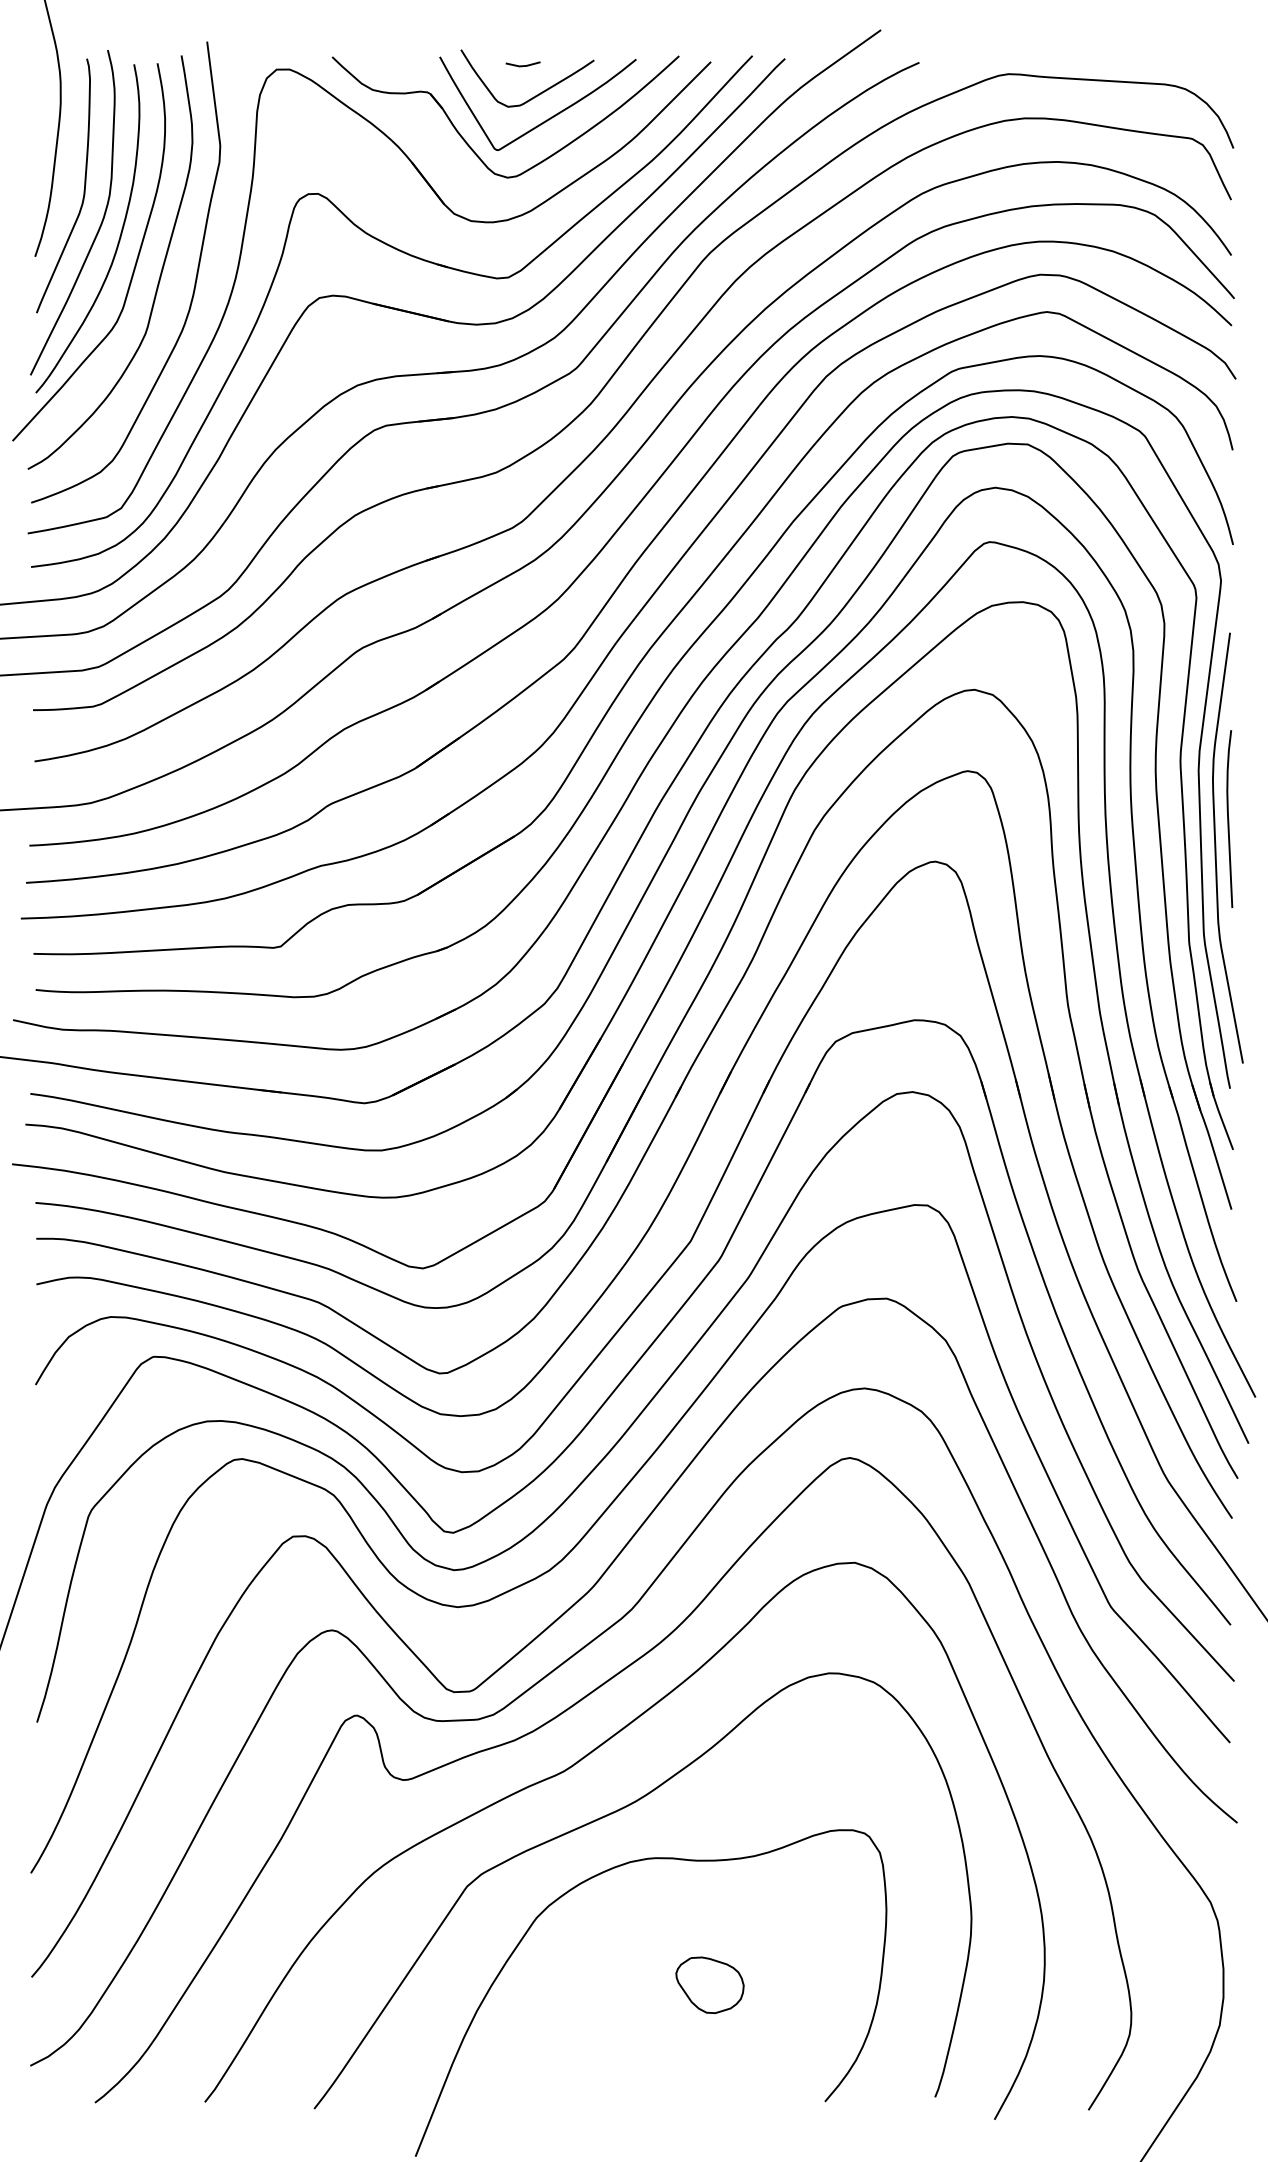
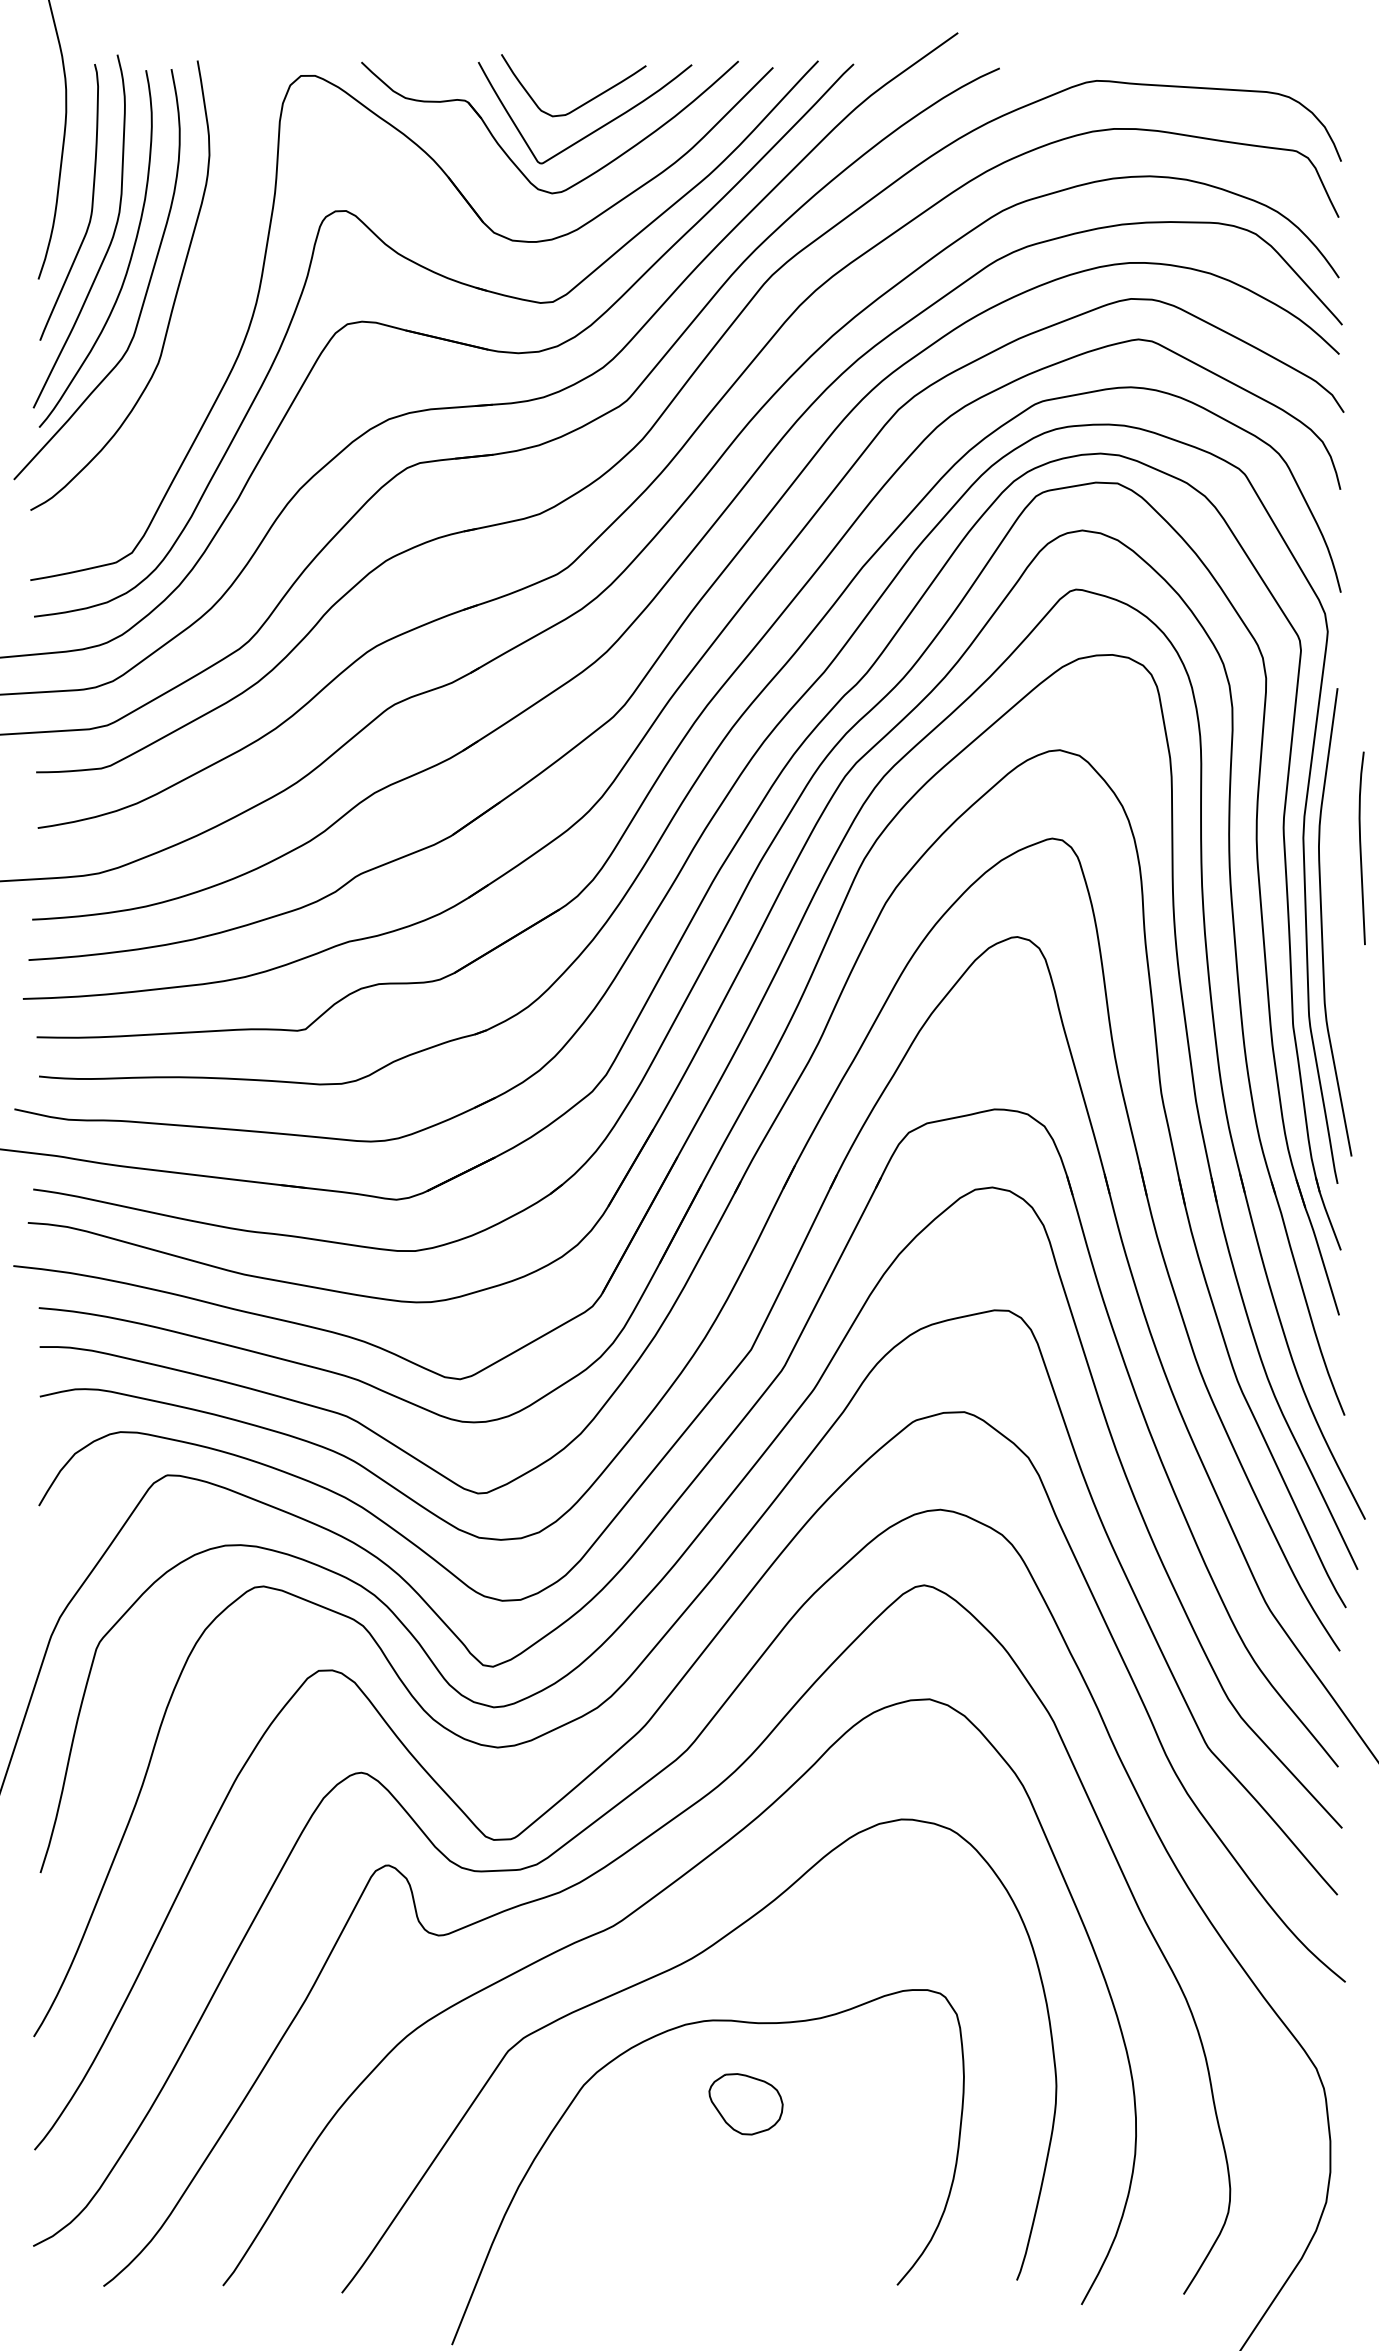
line: (522, 65) -> (568, 71), removed
curve: (194, 282) -> (211, 307), removed
curve: (1228, 818) -> (1360, 847), moved
part: (709, 1984) -> (745, 2103), moved

